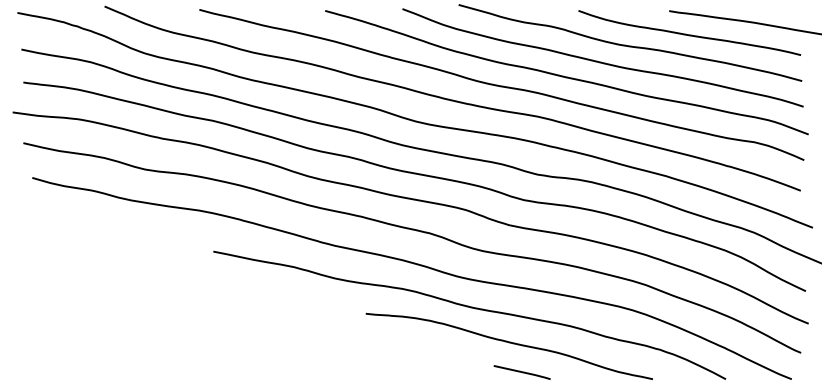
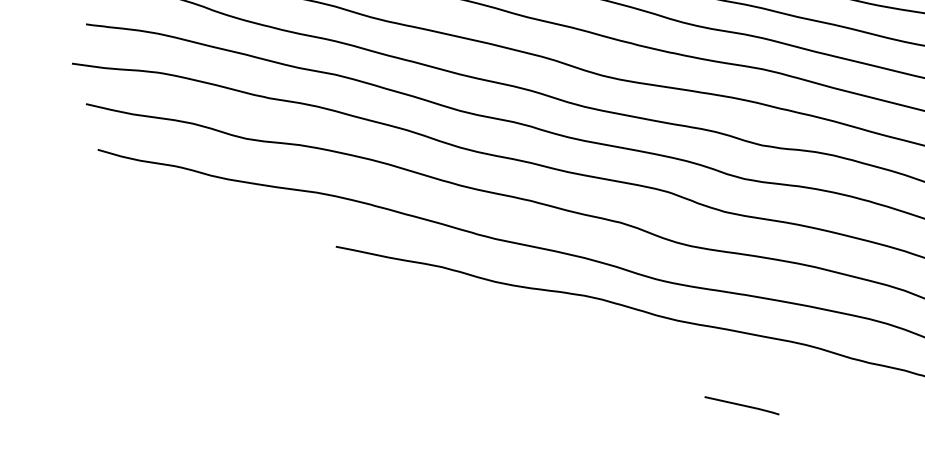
curve: (508, 343) -> (724, 367), removed

